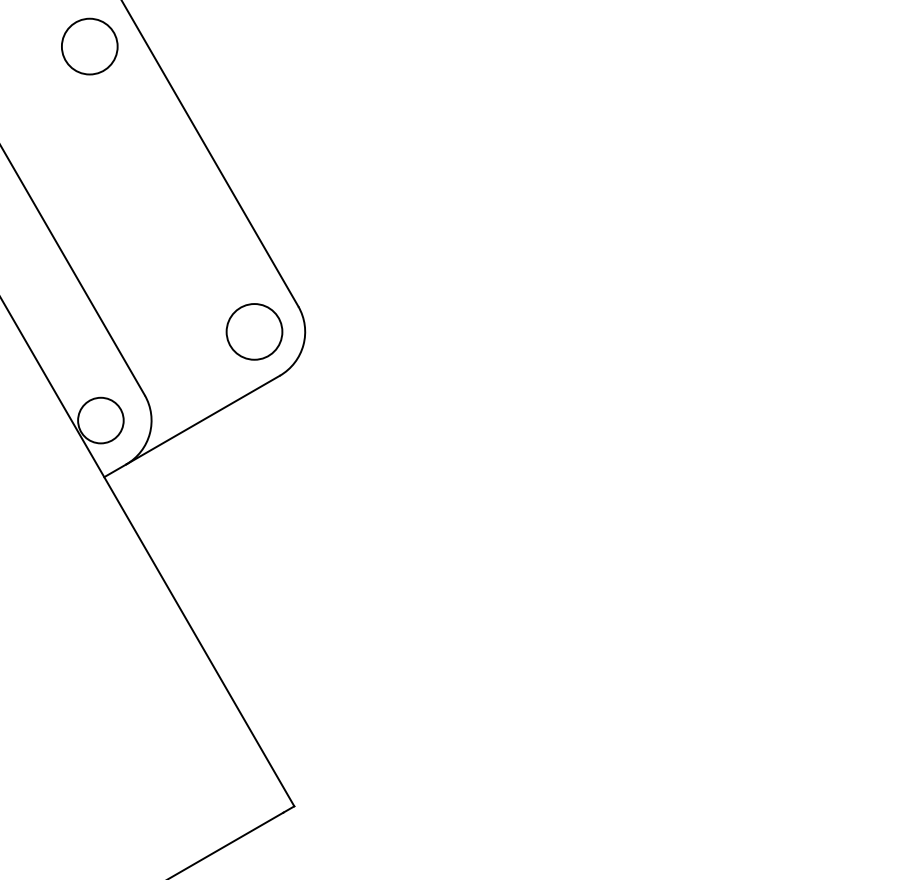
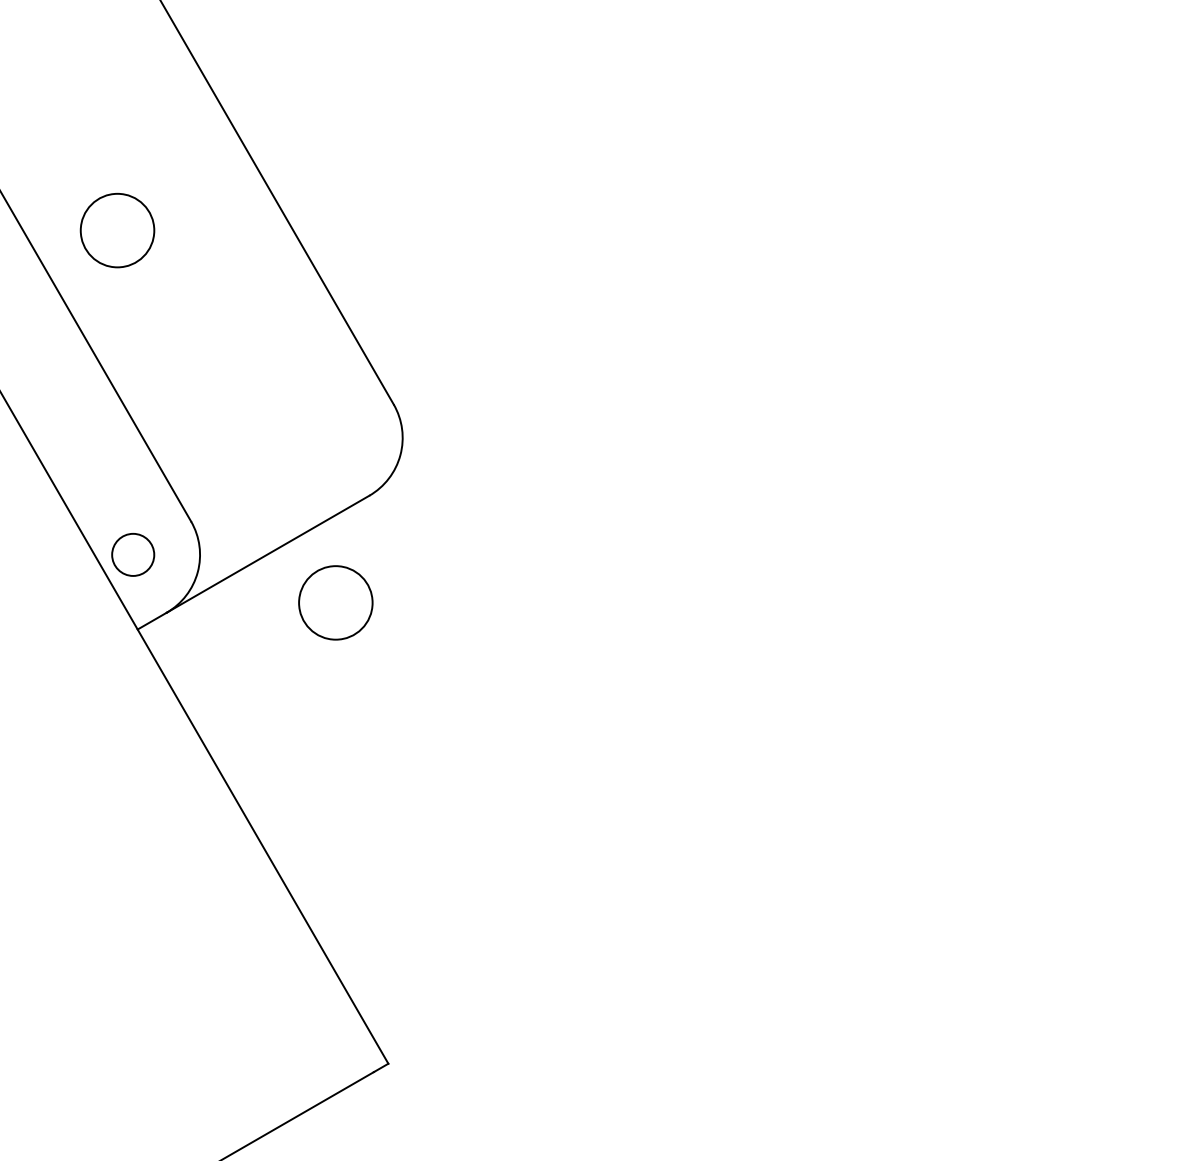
circle: (89, 46) -> (117, 230), moved
circle: (254, 331) -> (335, 602), moved
circle: (101, 420) -> (133, 554), size x0.7

